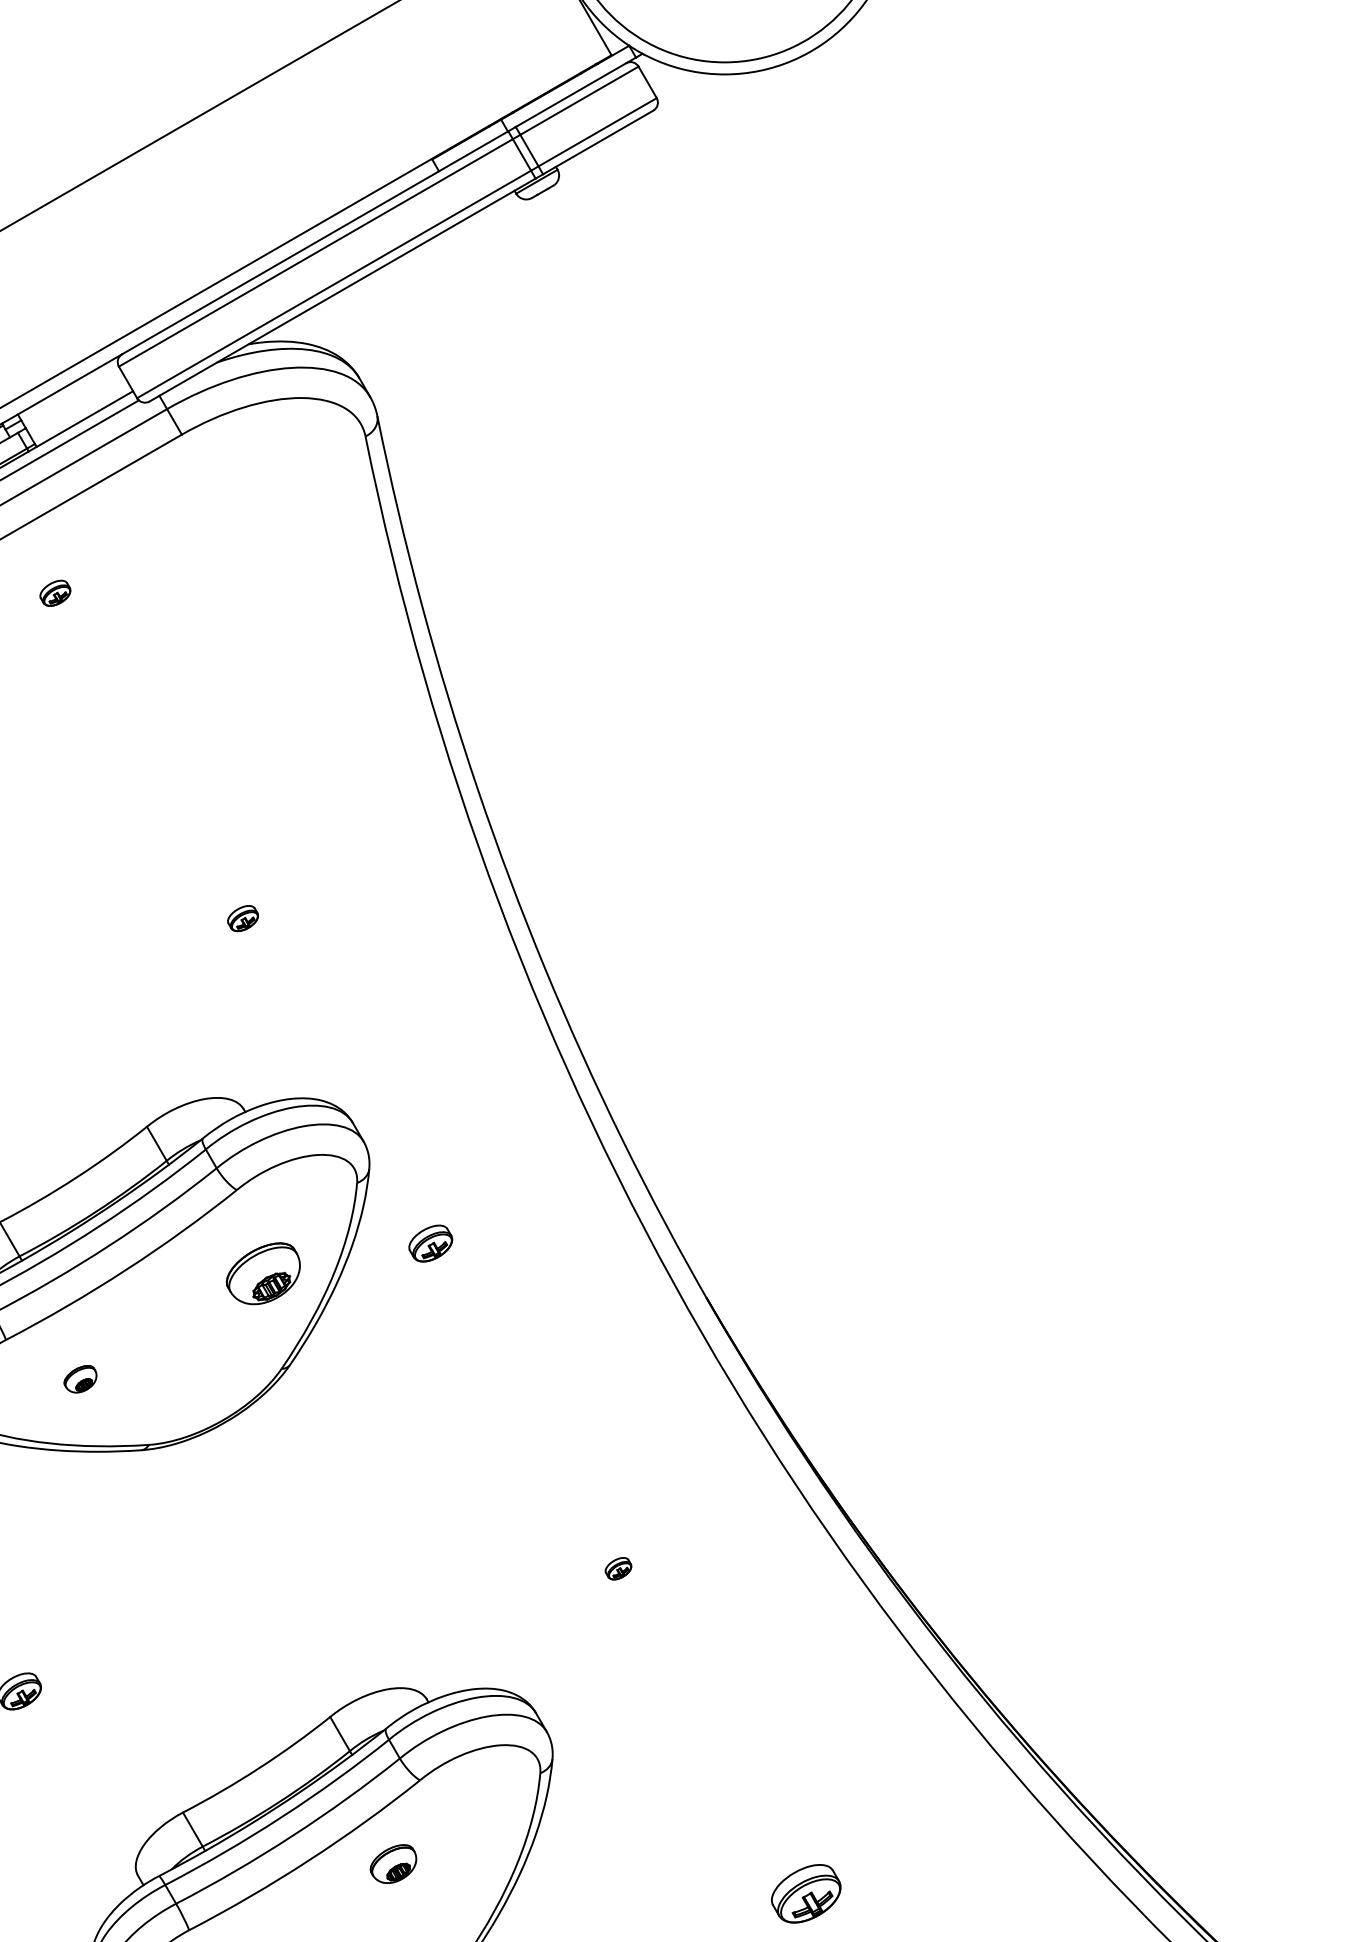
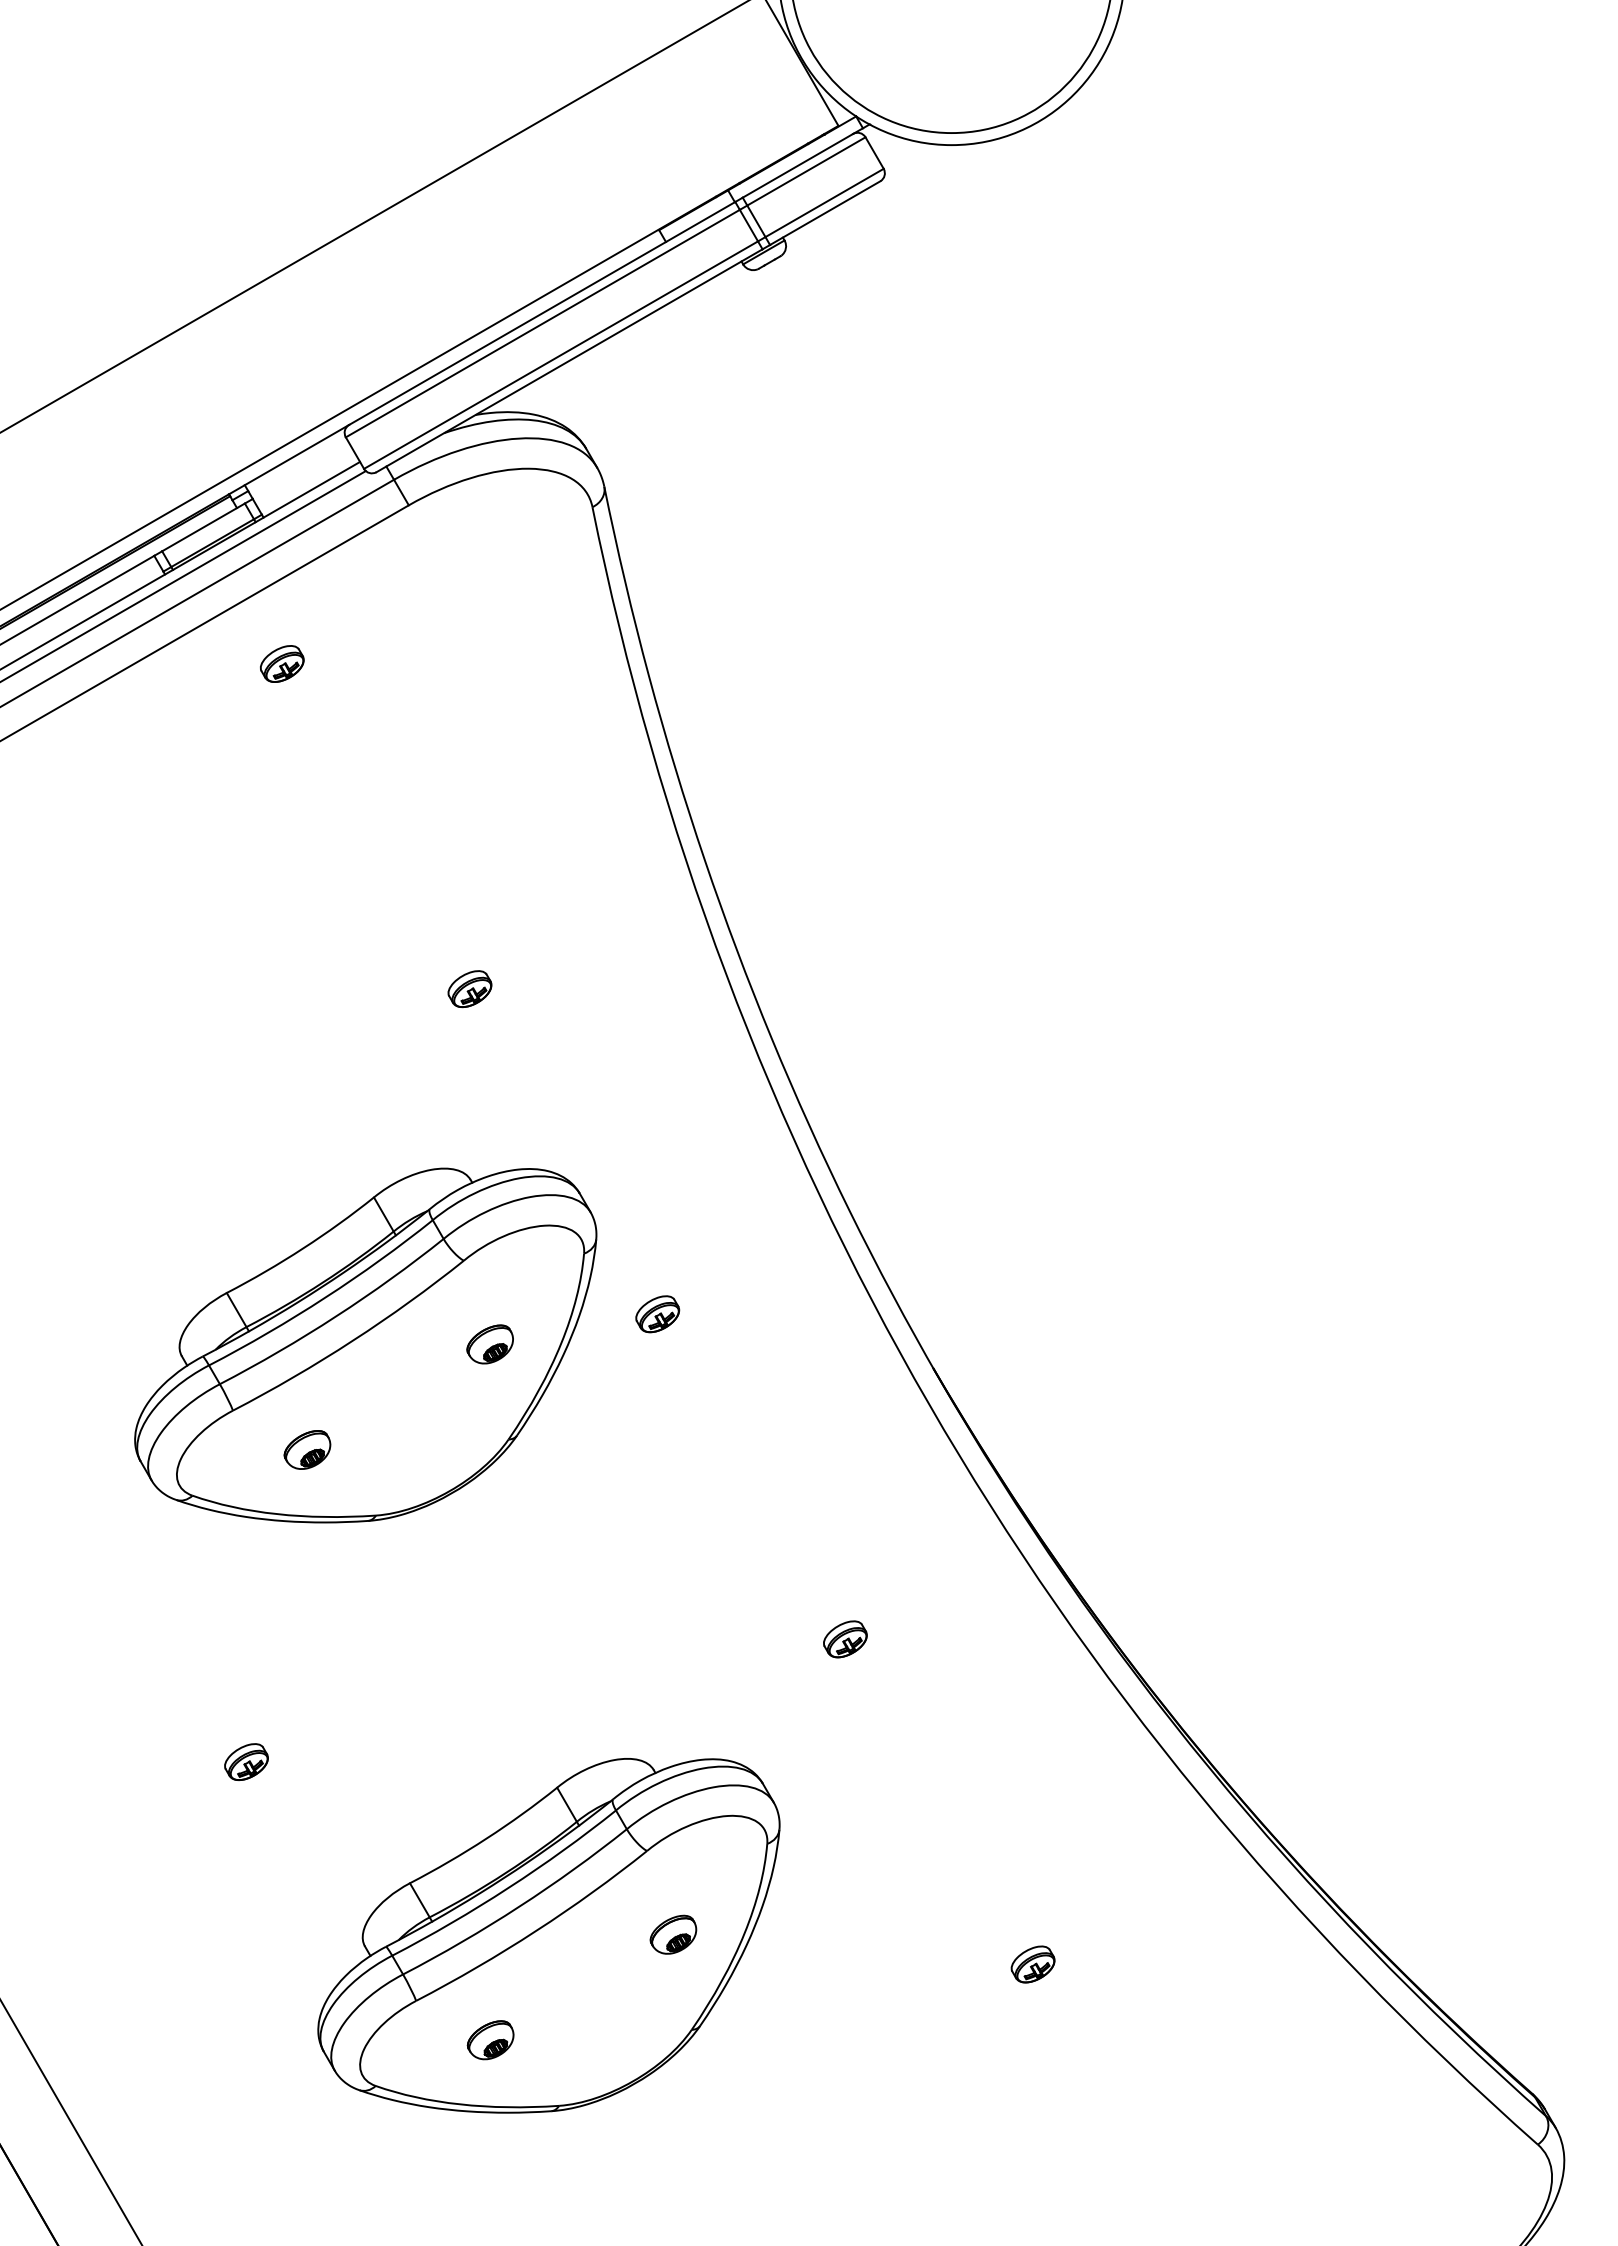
part: (55, 592) -> (282, 663), size x1.43
part: (242, 918) -> (469, 989), size x1.43
part: (262, 1273) -> (489, 1344), size x0.62
part: (80, 1378) -> (307, 1449), size x1.43
part: (618, 1568) -> (845, 1639), size x1.67
part: (393, 1863) -> (673, 1934), moved
part: (805, 1893) -> (1032, 1964), size x0.62

